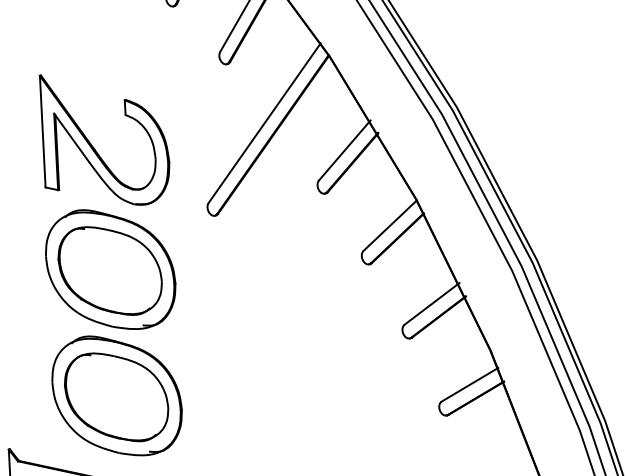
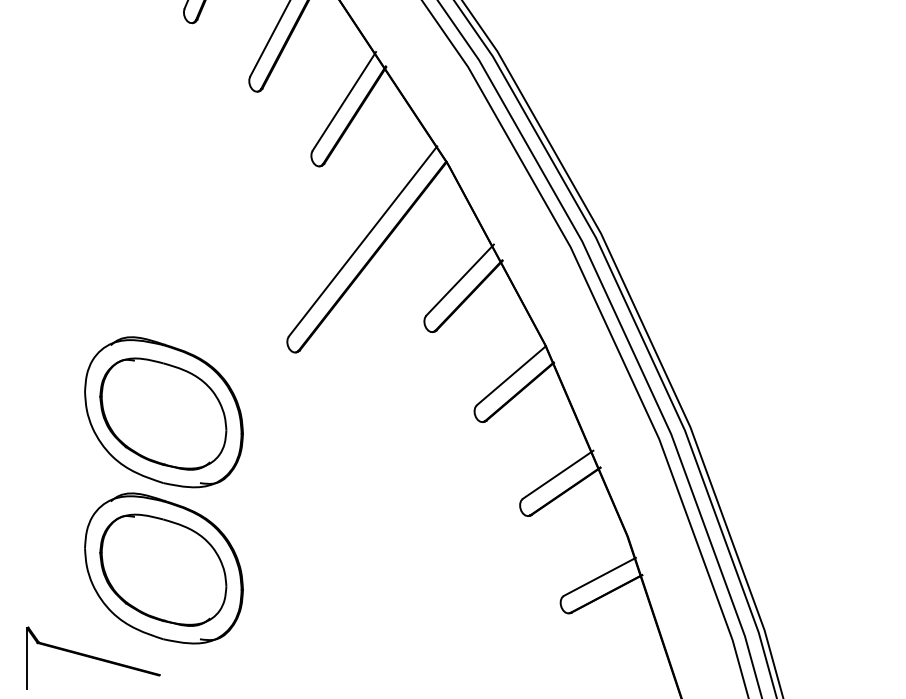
part: (93, 146) -> (150, 259), removed

